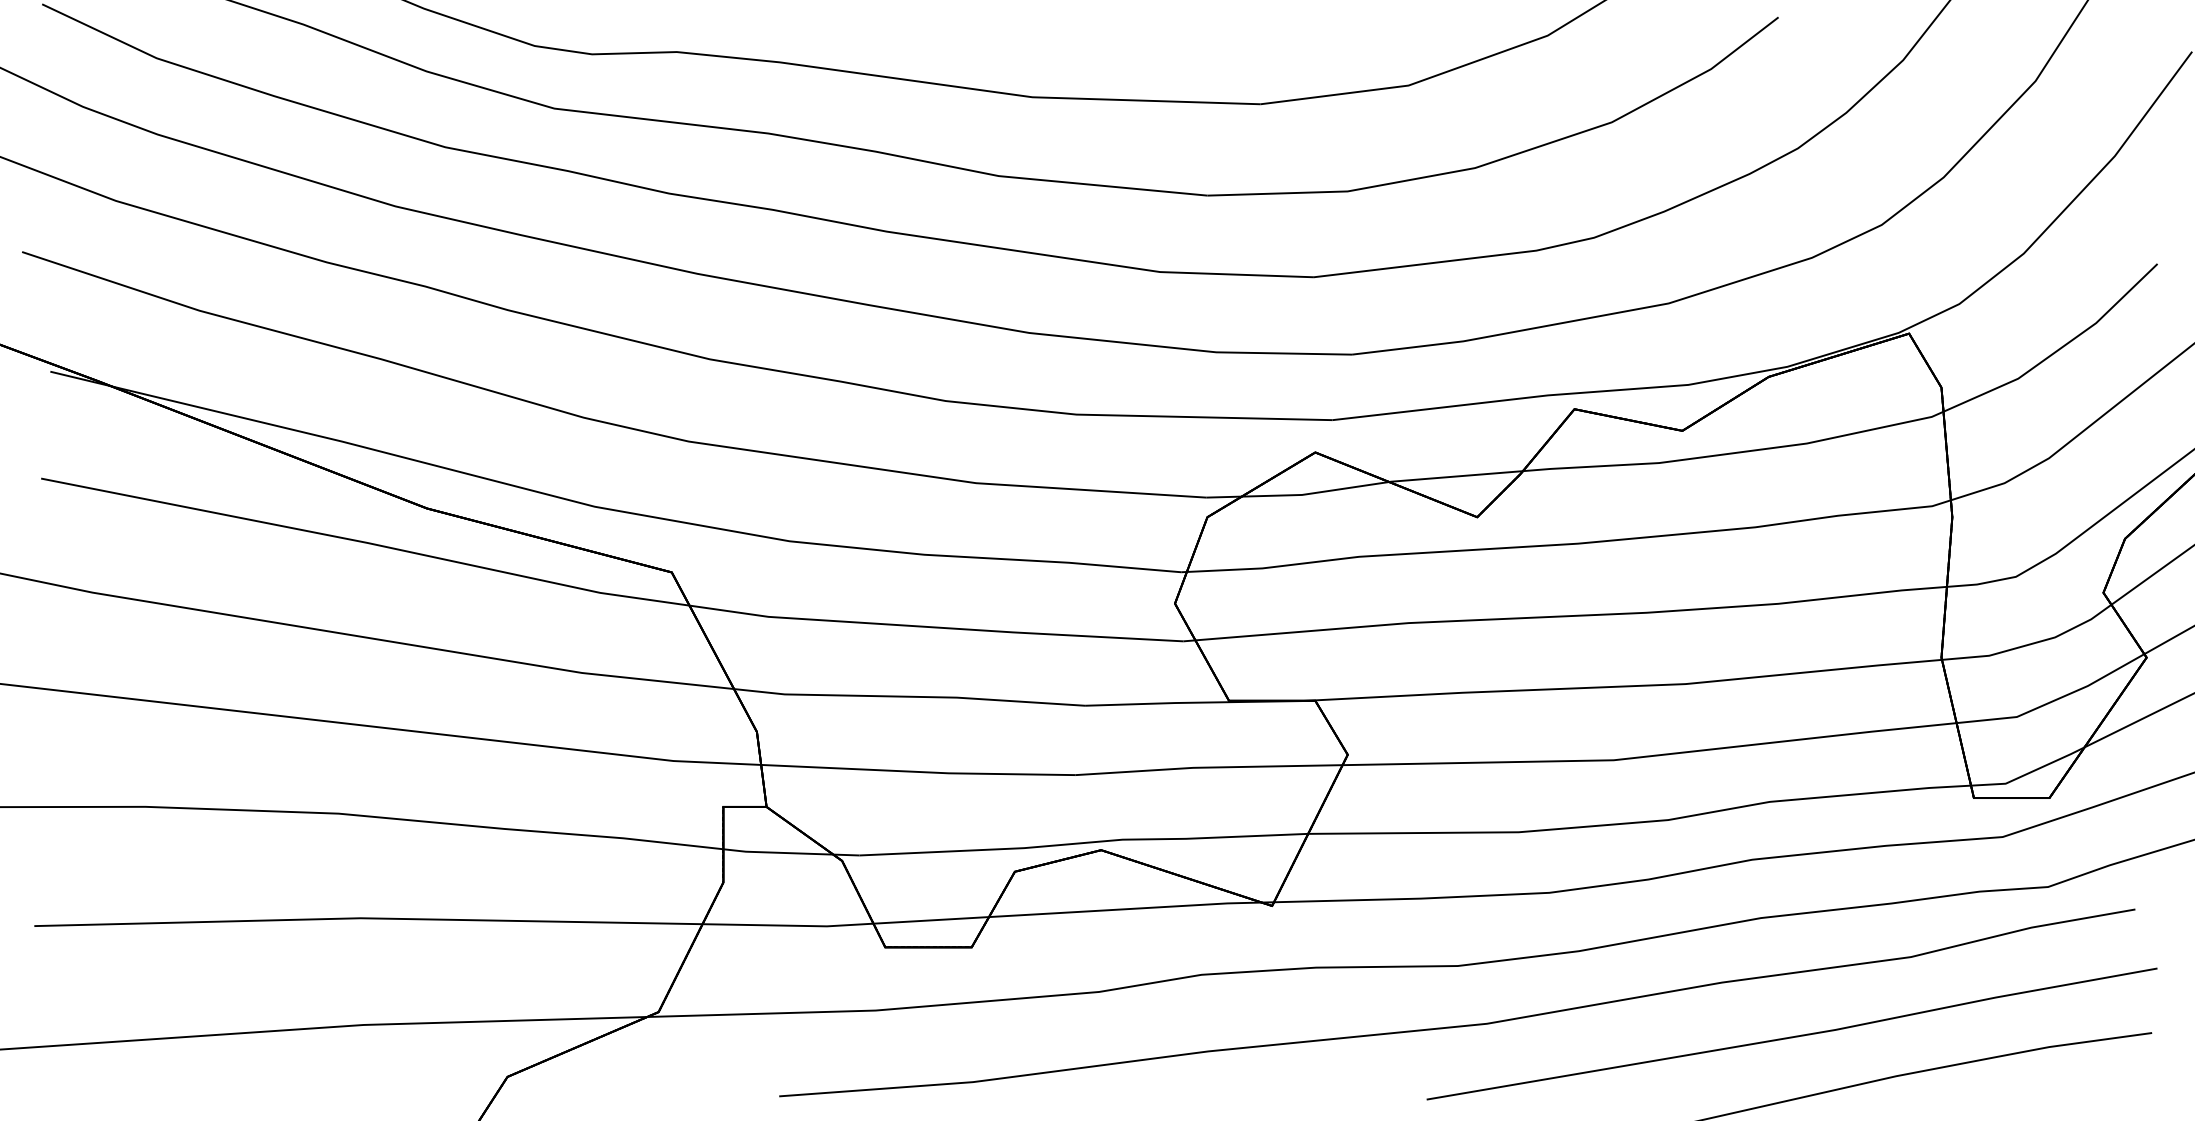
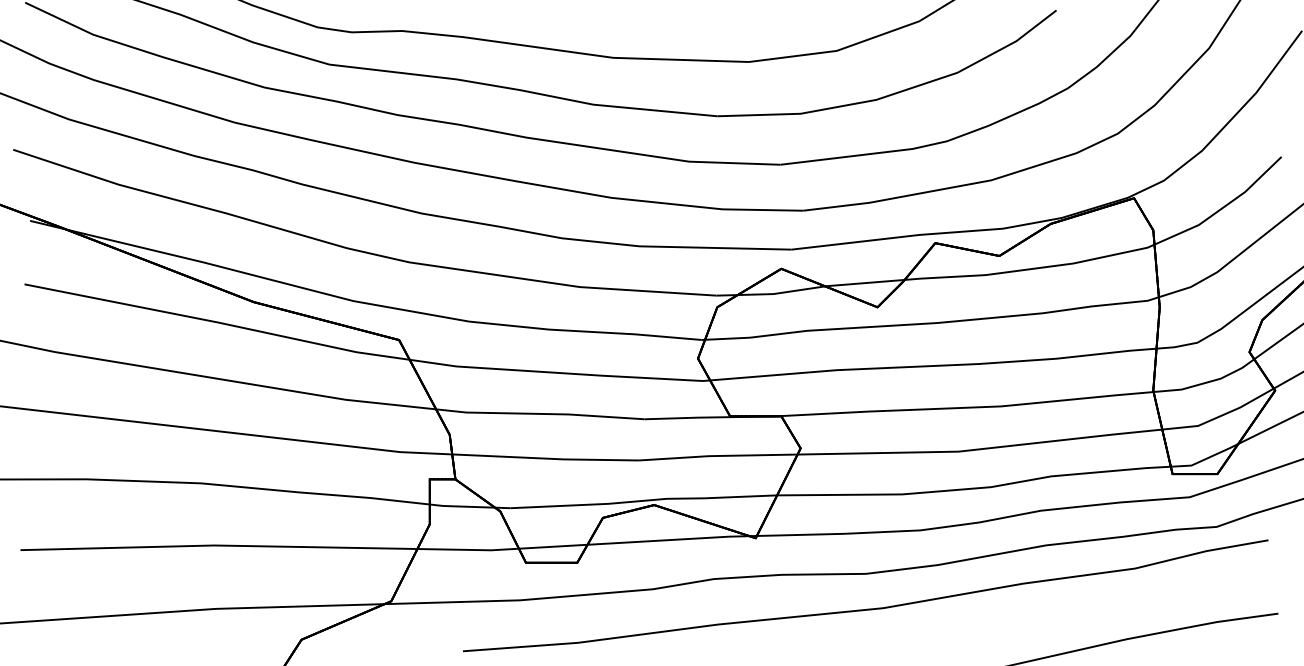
line: (1791, 1036) -> (1064, 615), removed

